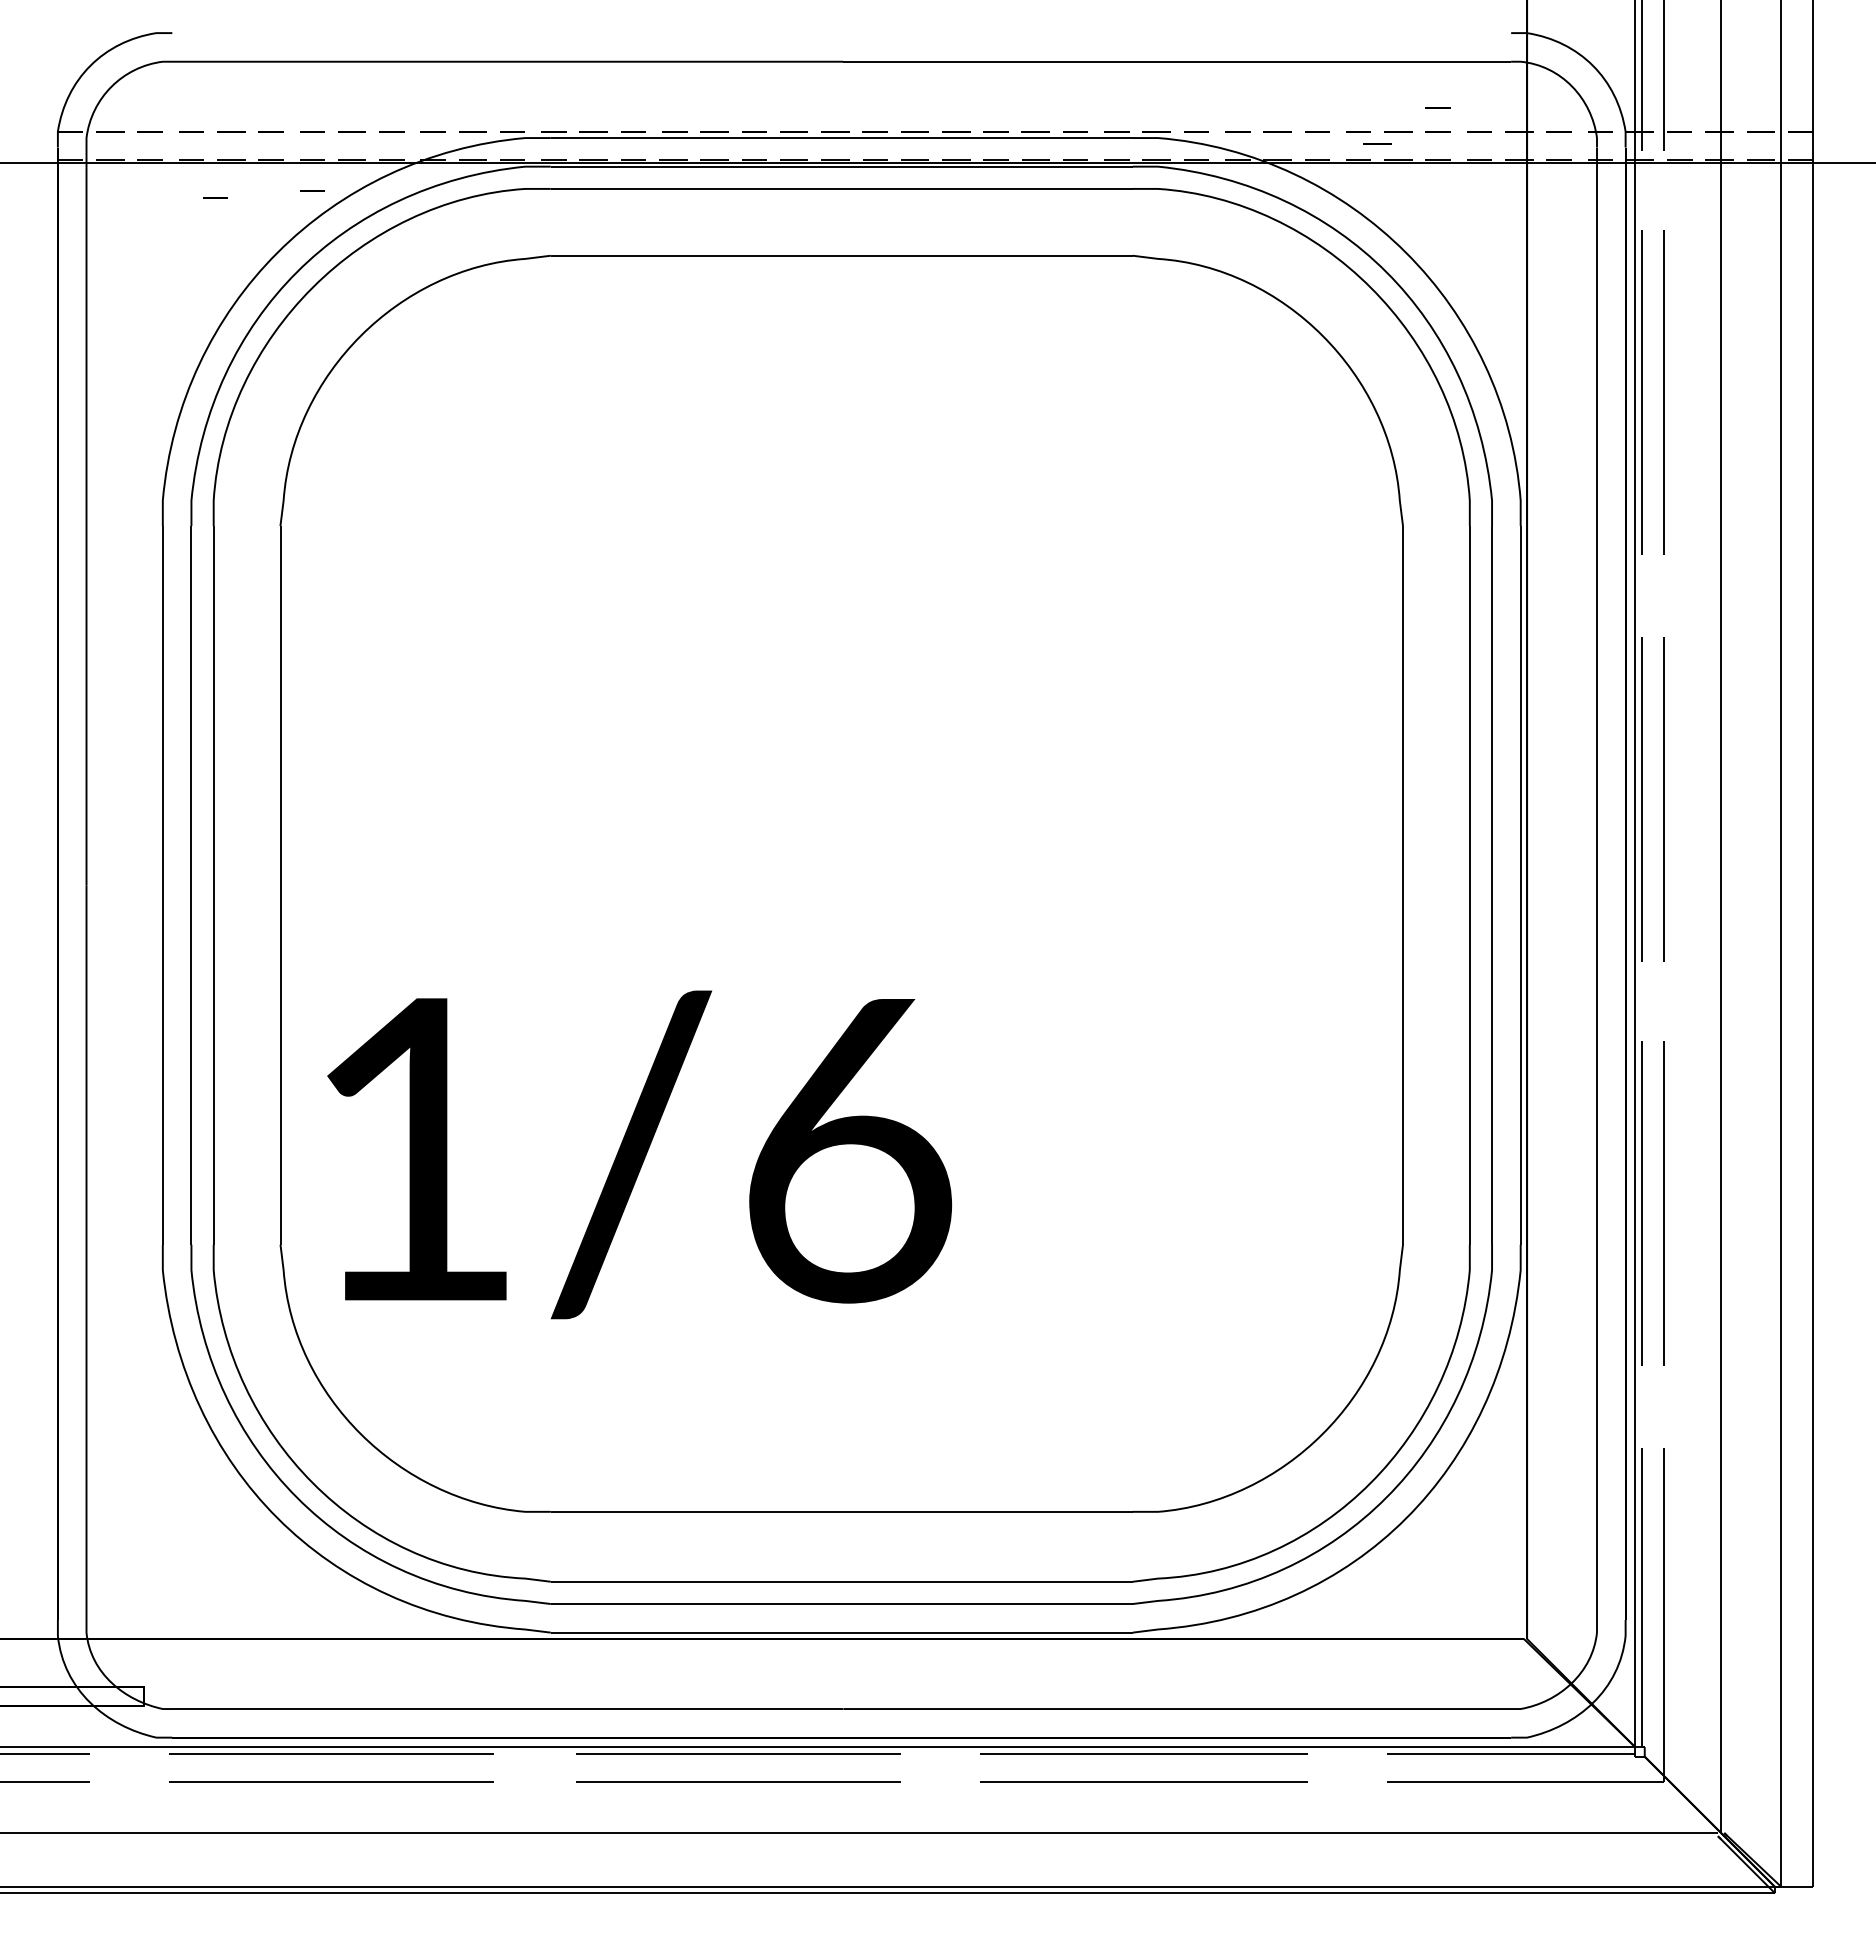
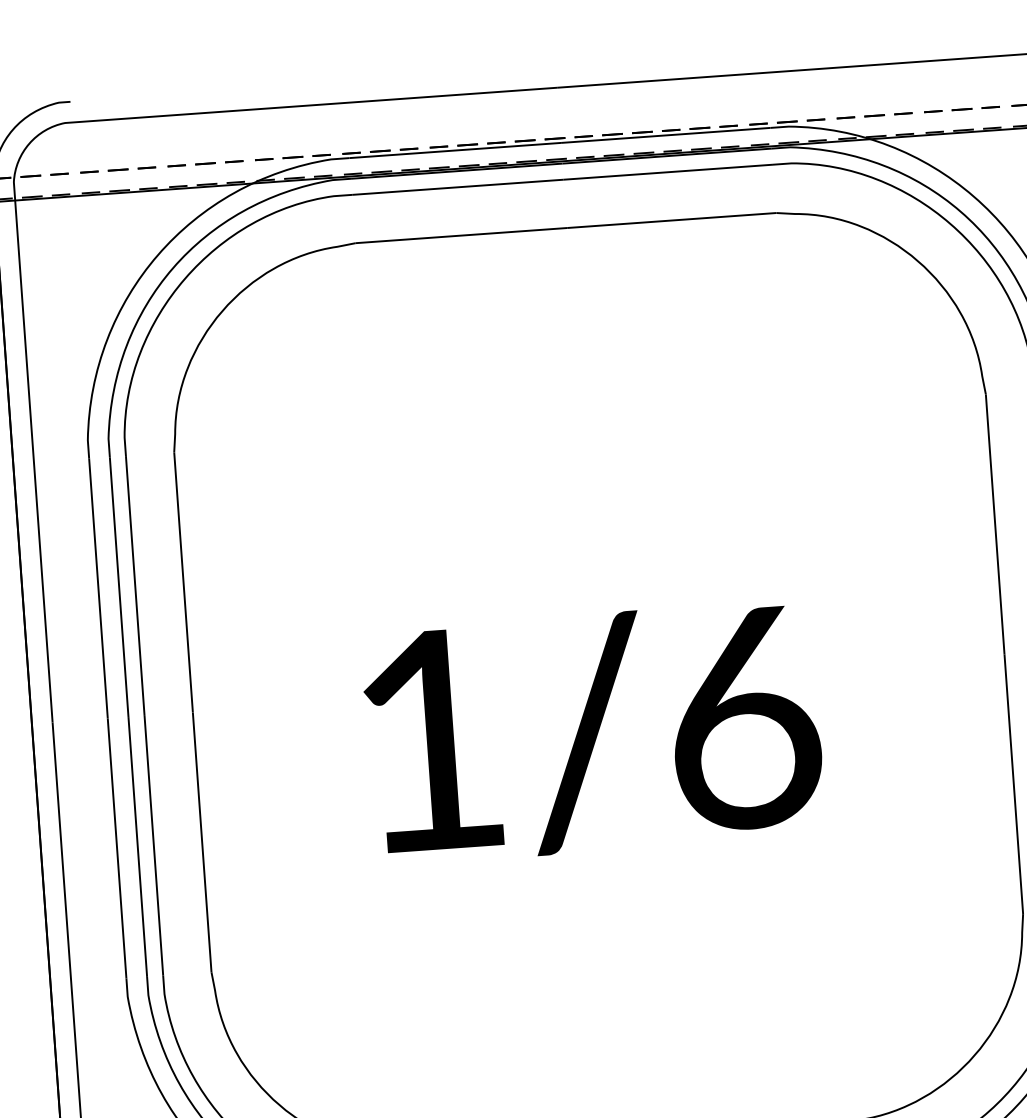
line: (1437, 107) -> (989, 90), removed
line: (1377, 143) -> (947, 119), removed
line: (312, 190) -> (179, 208), removed
line: (215, 197) -> (110, 218), removed
text: (639, 1154) -> (593, 732), moved

